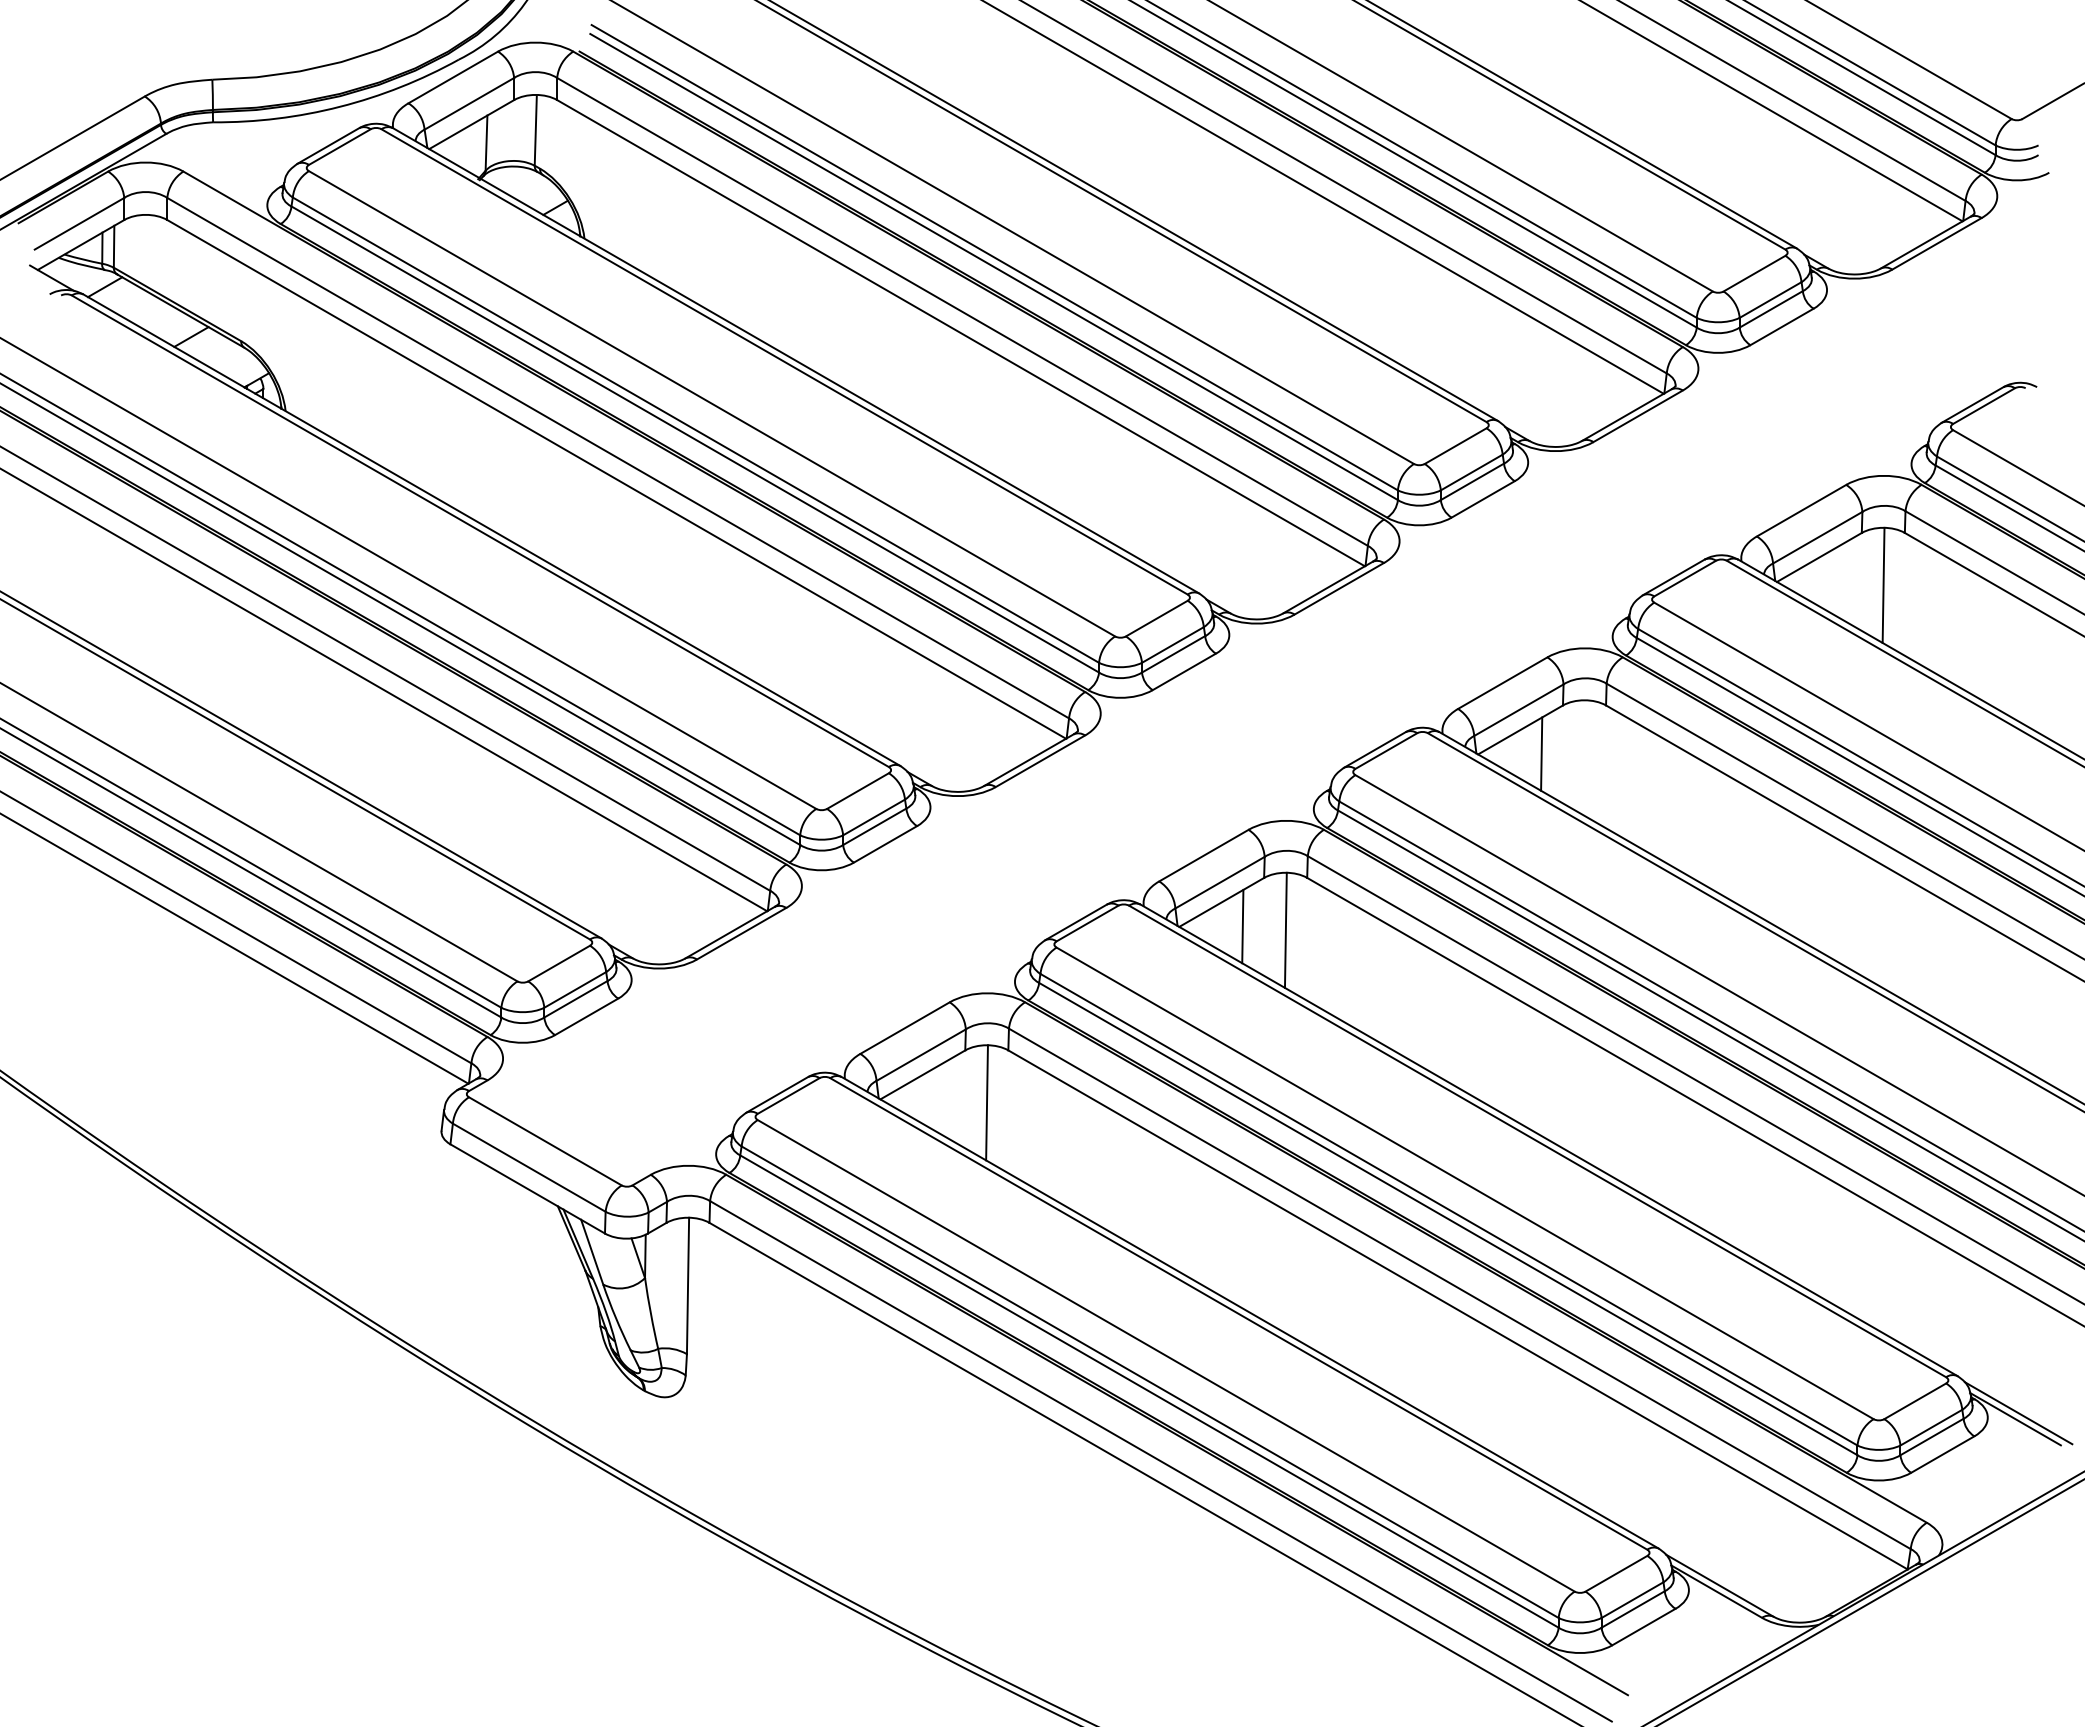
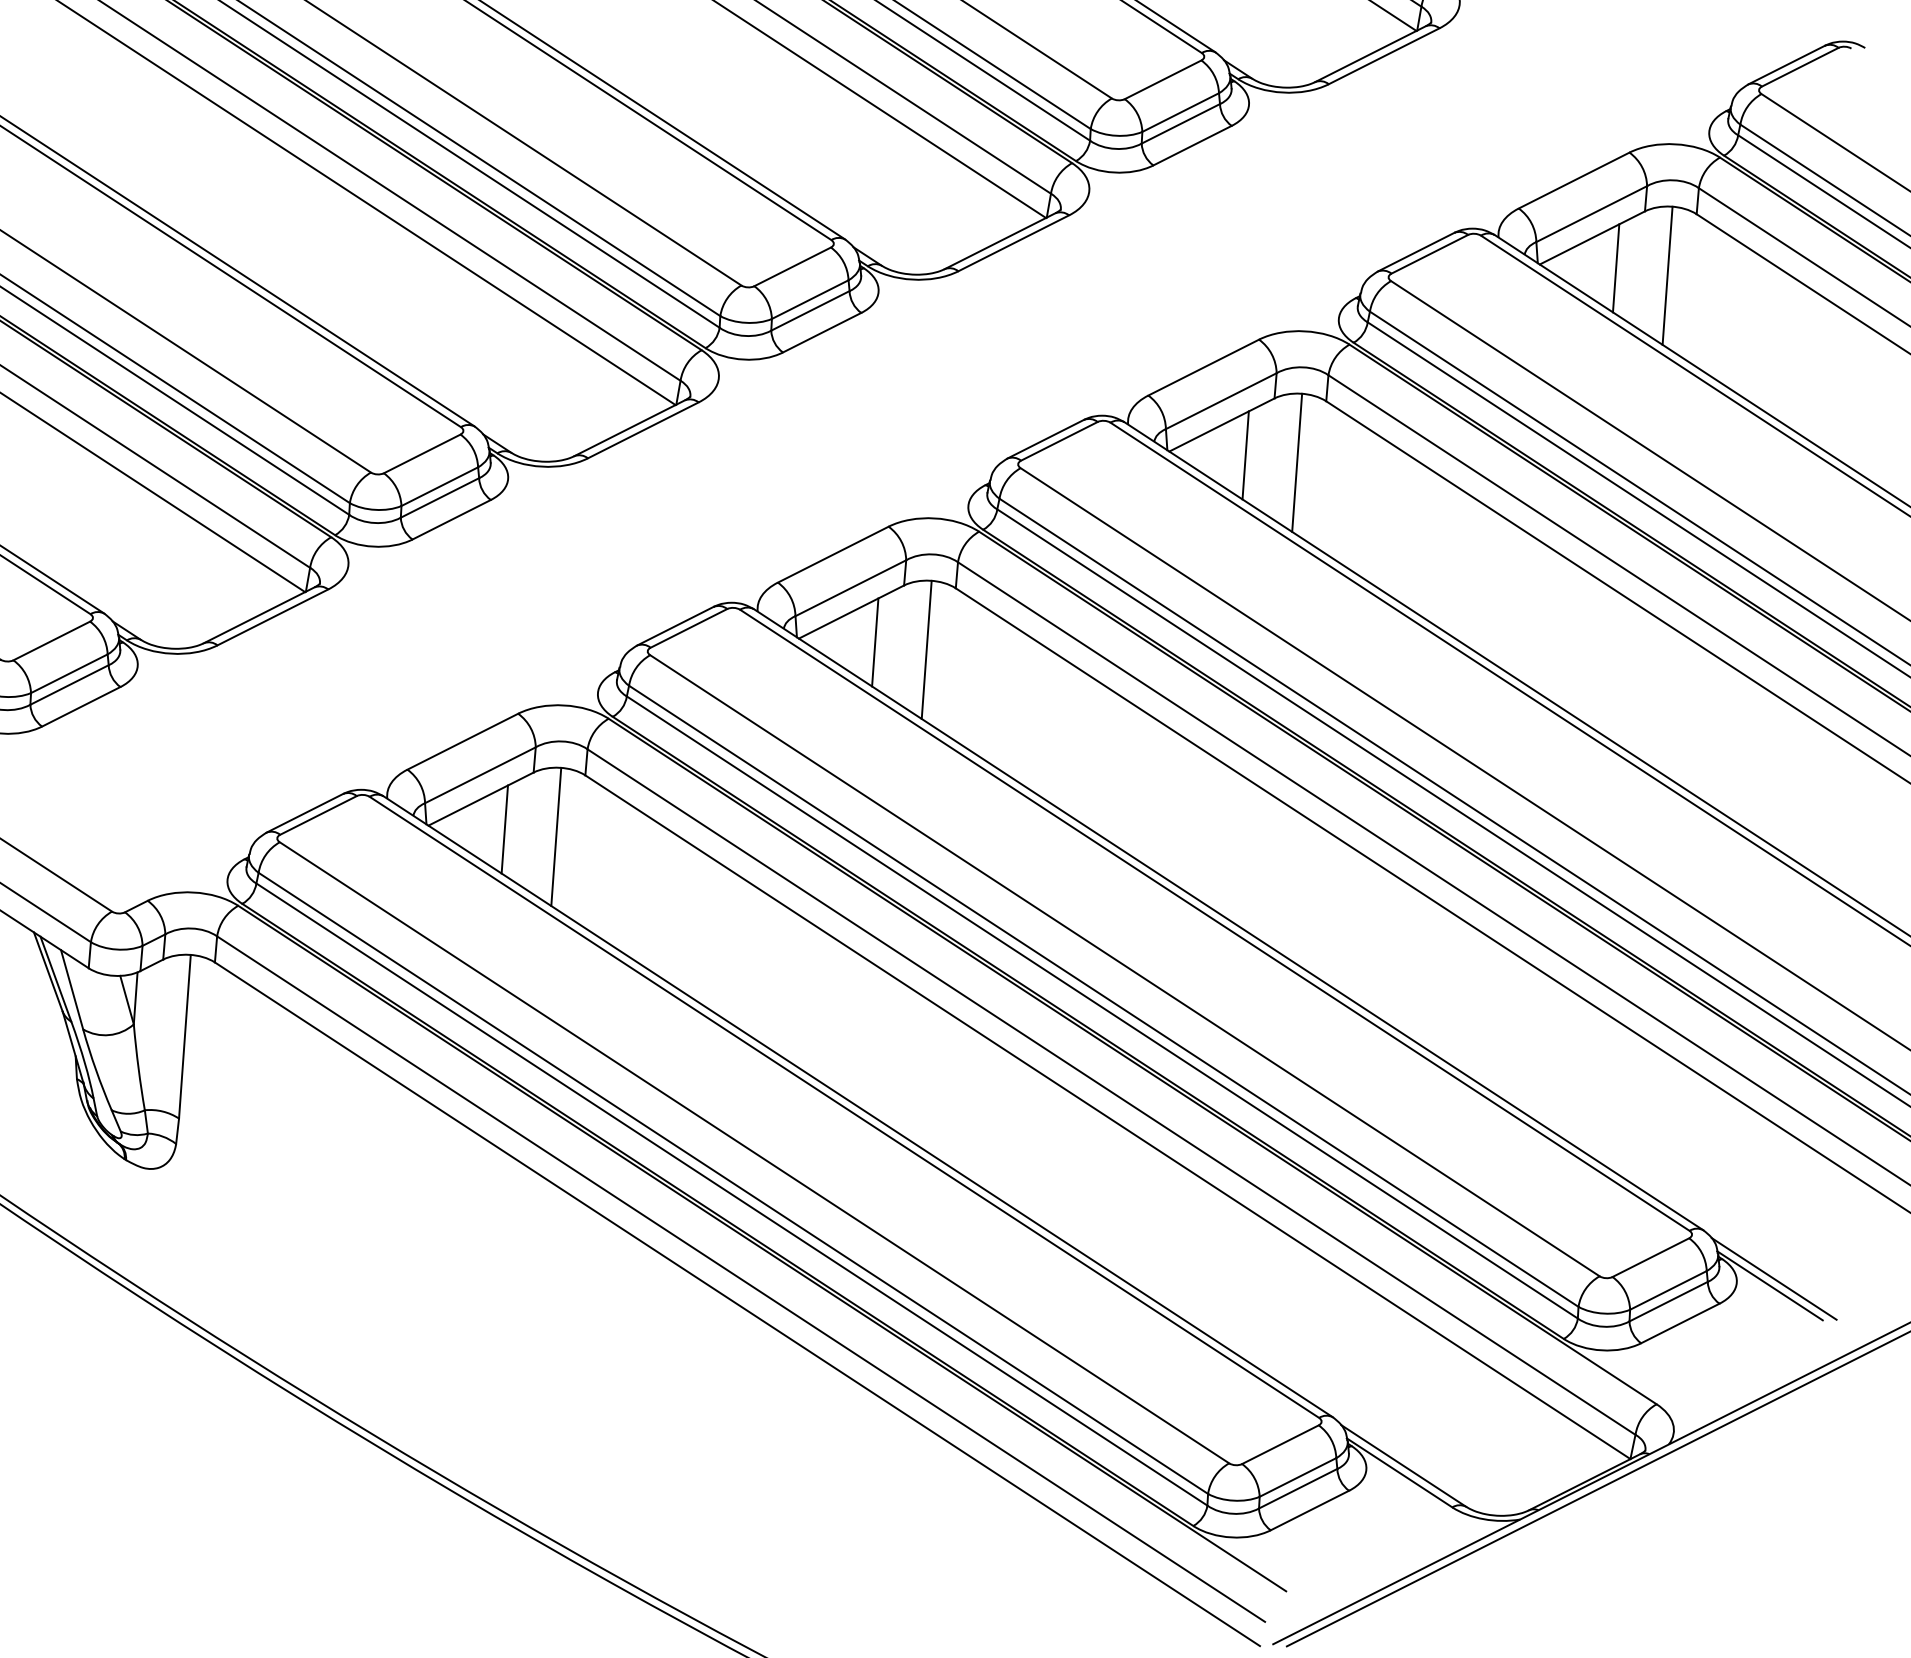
line: (1840, 581) -> (1616, 268), added
line: (1584, 757) -> (1296, 462), added
line: (943, 1098) -> (504, 828), added

